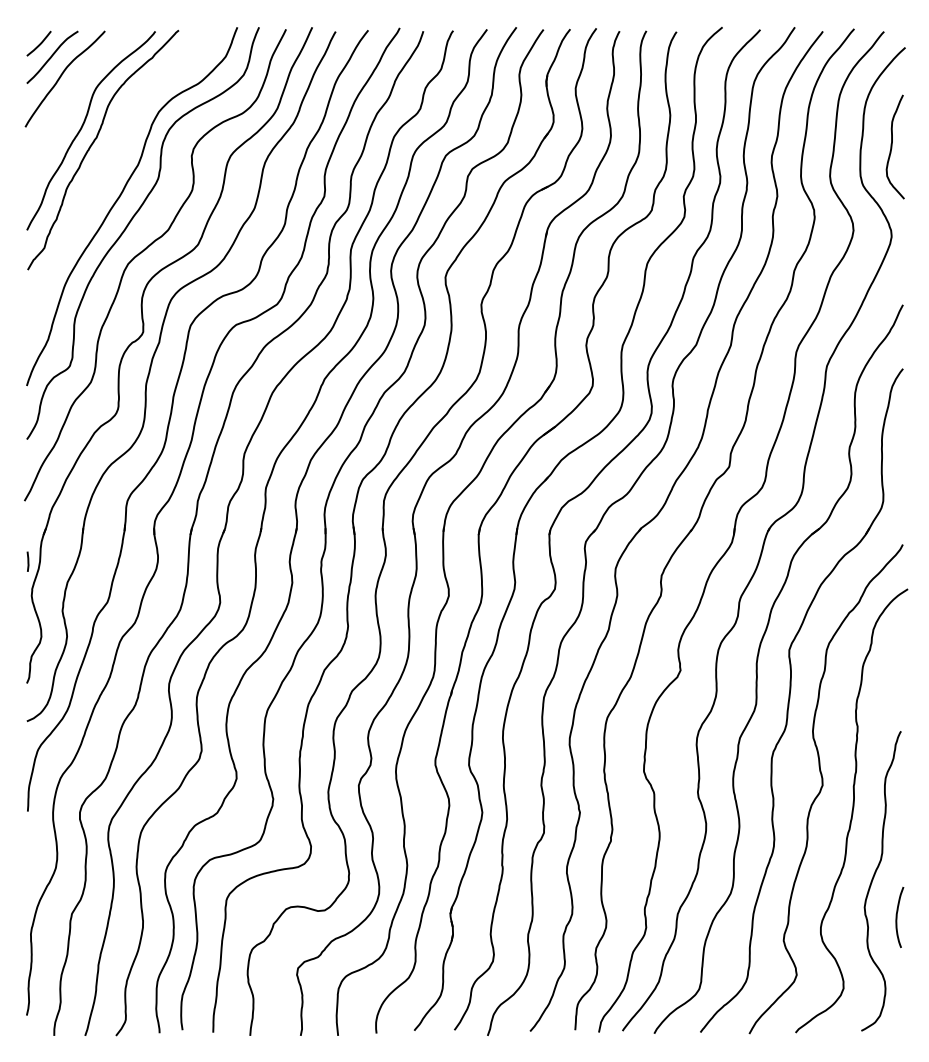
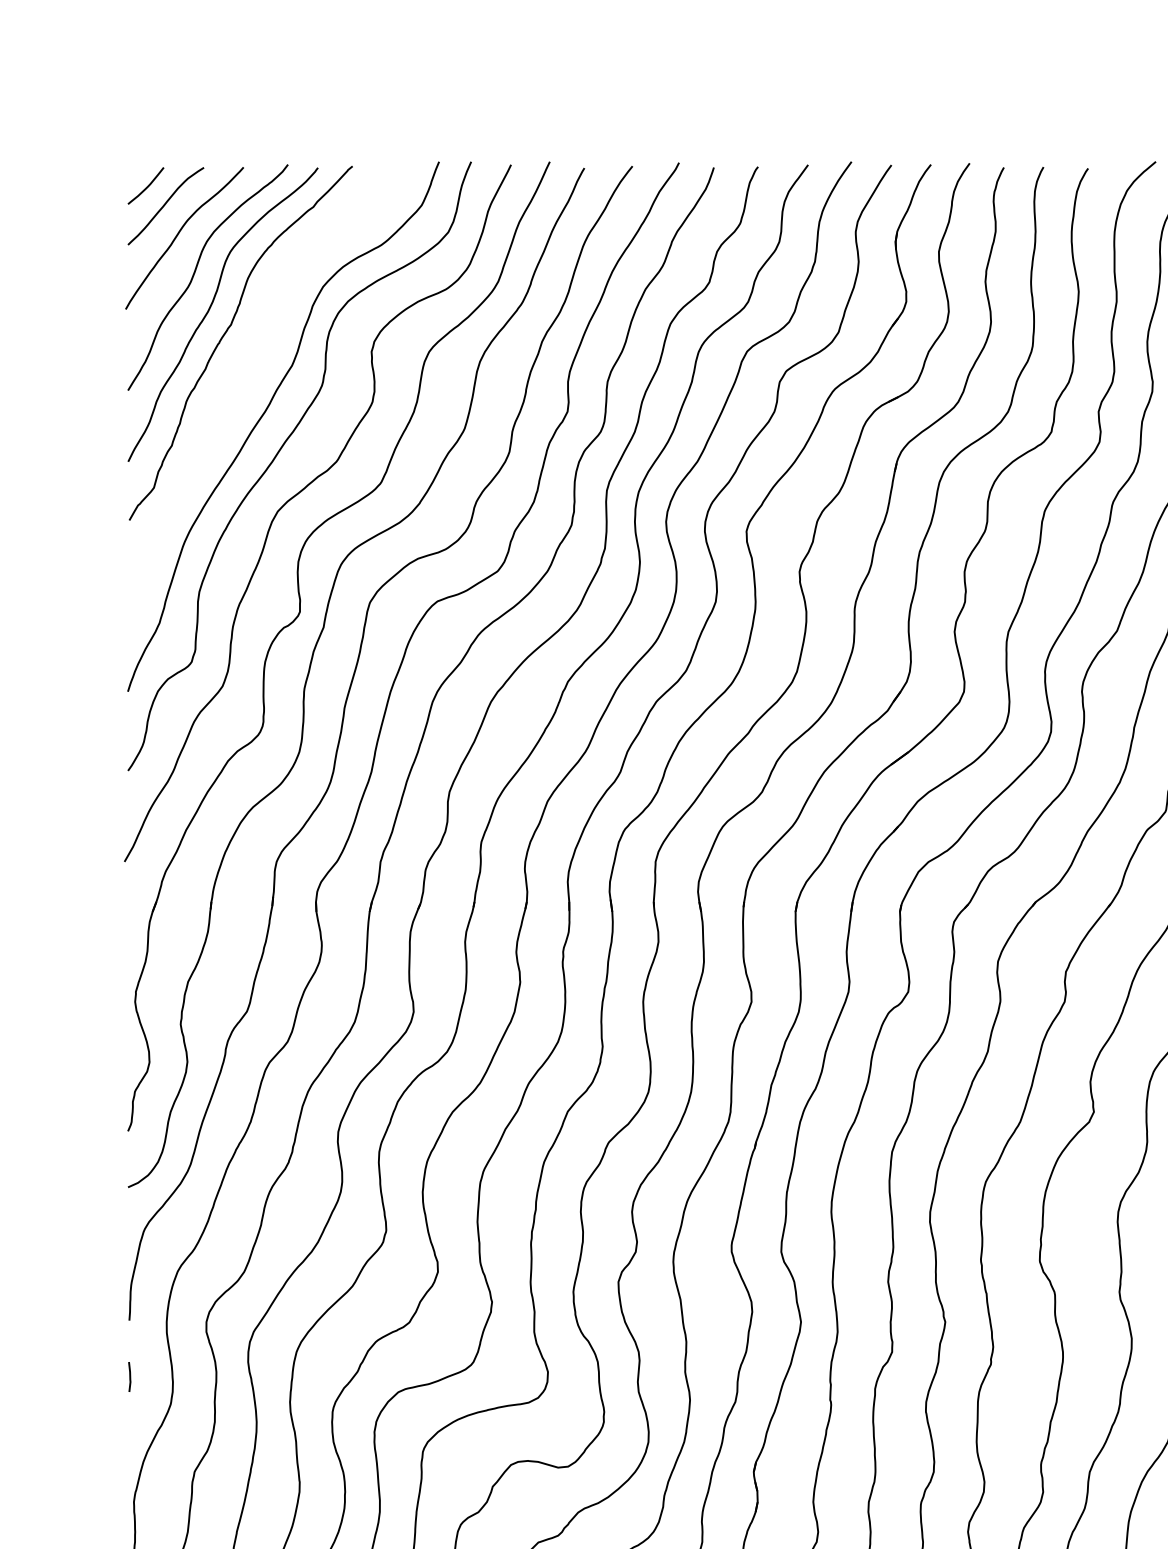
curve: (73, 101) -> (196, 271), added
line: (27, 561) -> (128, 1376), moved

